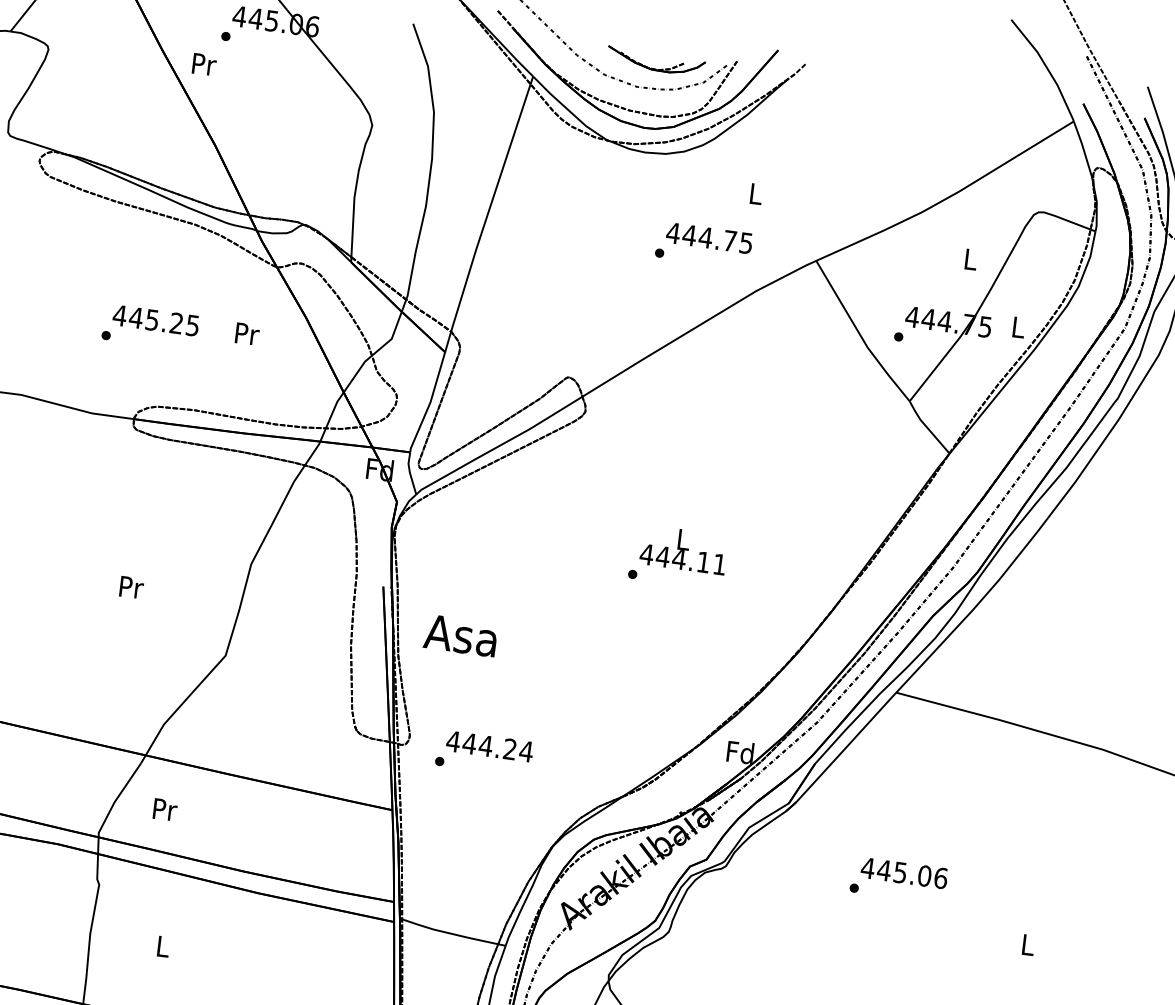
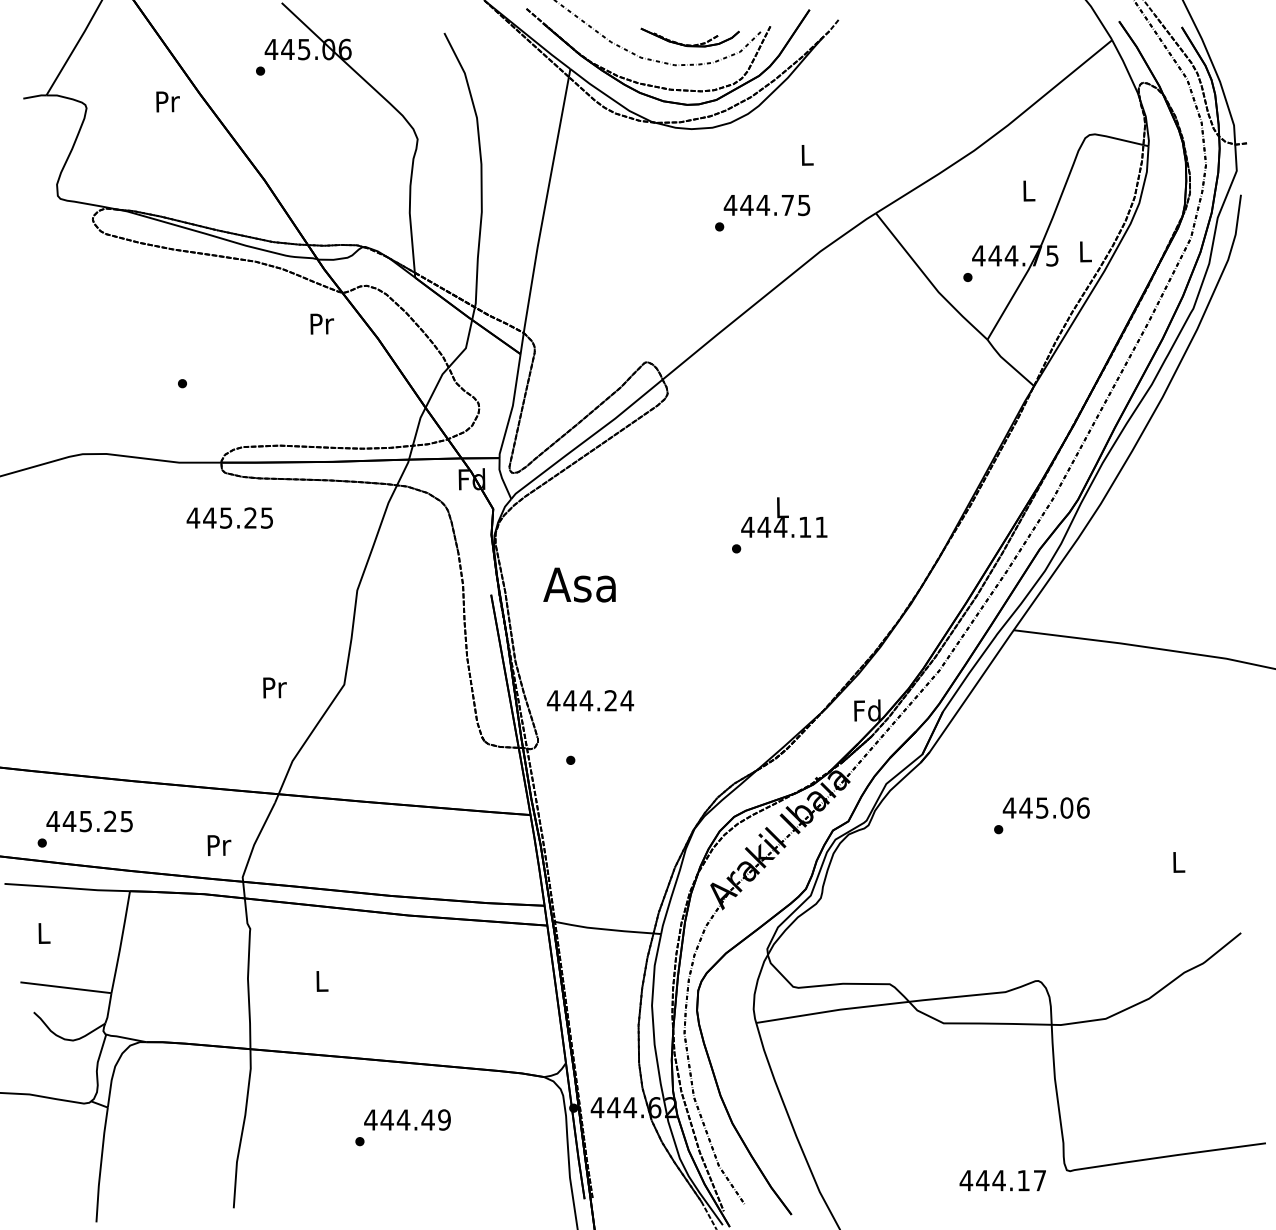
text: (203, 64) -> (167, 101), moved
text: (155, 319) -> (229, 517), moved
text: (247, 333) -> (322, 323), moved
text: (131, 587) -> (274, 687), moved
text: (460, 635) -> (579, 584), moved
text: (489, 746) -> (590, 700), moved
text: (165, 809) -> (219, 845), moved

